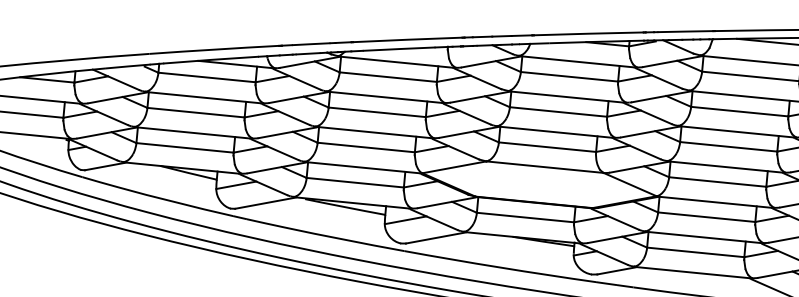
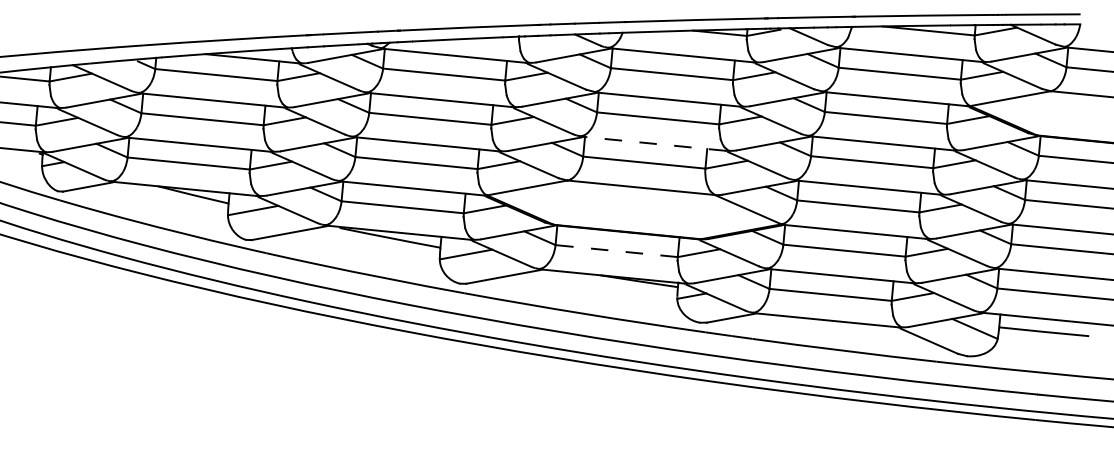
line: (555, 131) -> (654, 143), solid -> dashed
line: (525, 217) -> (616, 251), solid -> dashed

